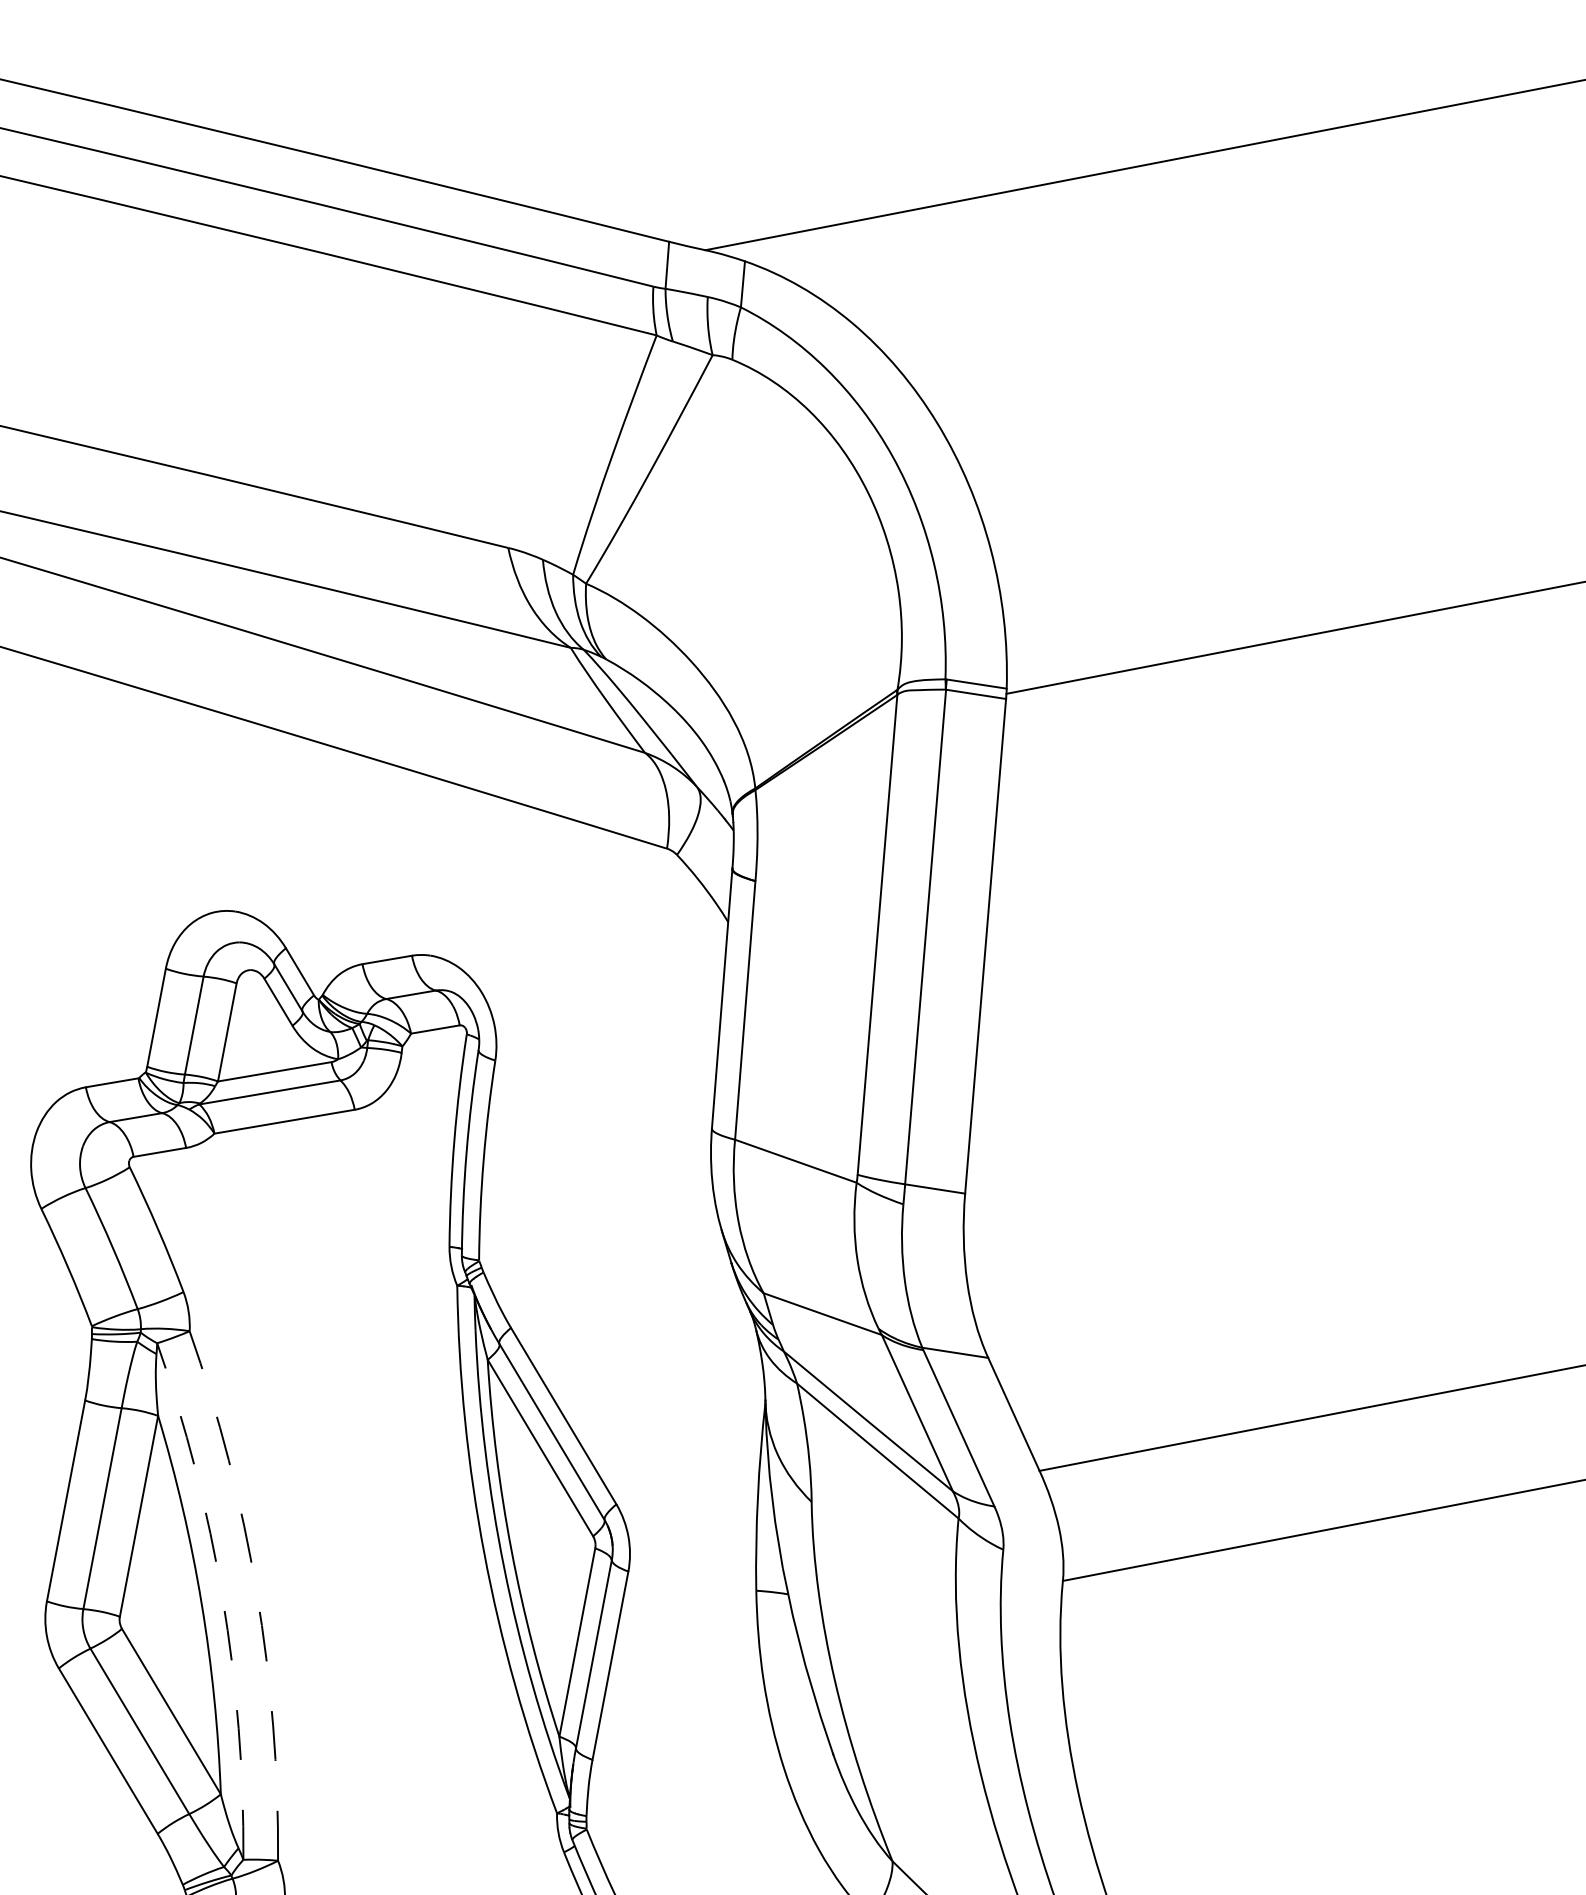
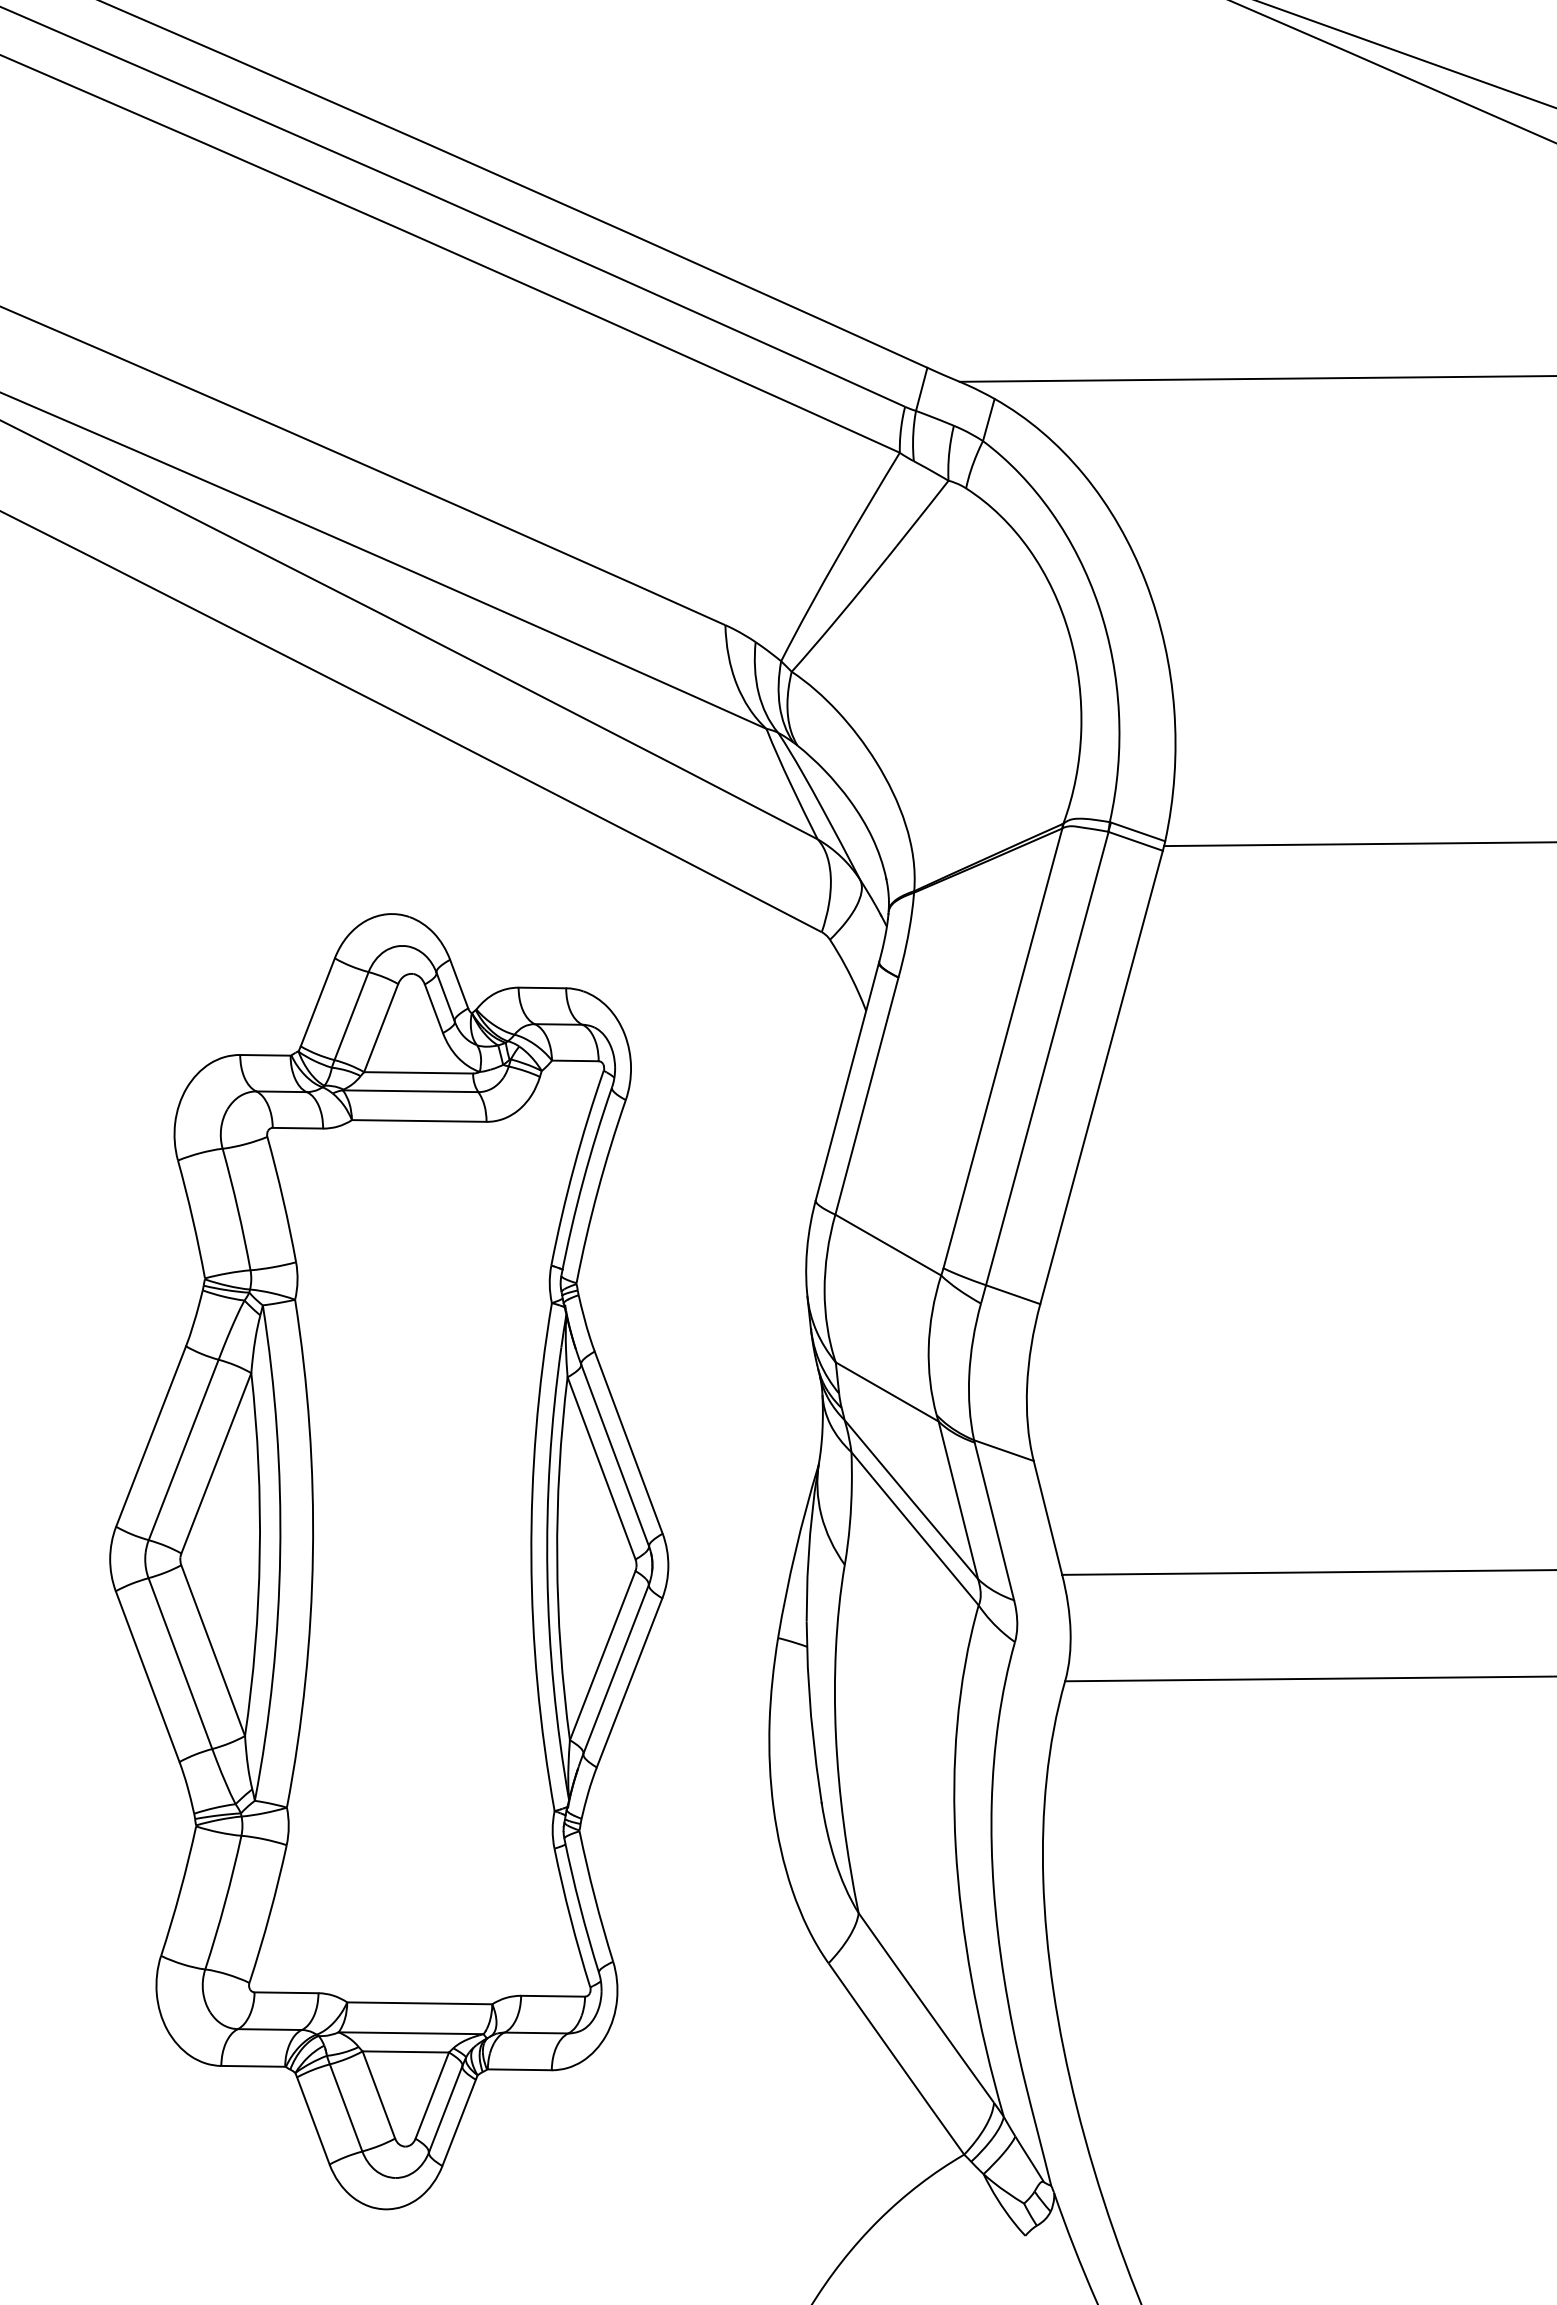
arc: (256, 1592) -> (312, 1554), dashed -> solid
arc: (222, 1597) -> (280, 1553), dashed -> solid

